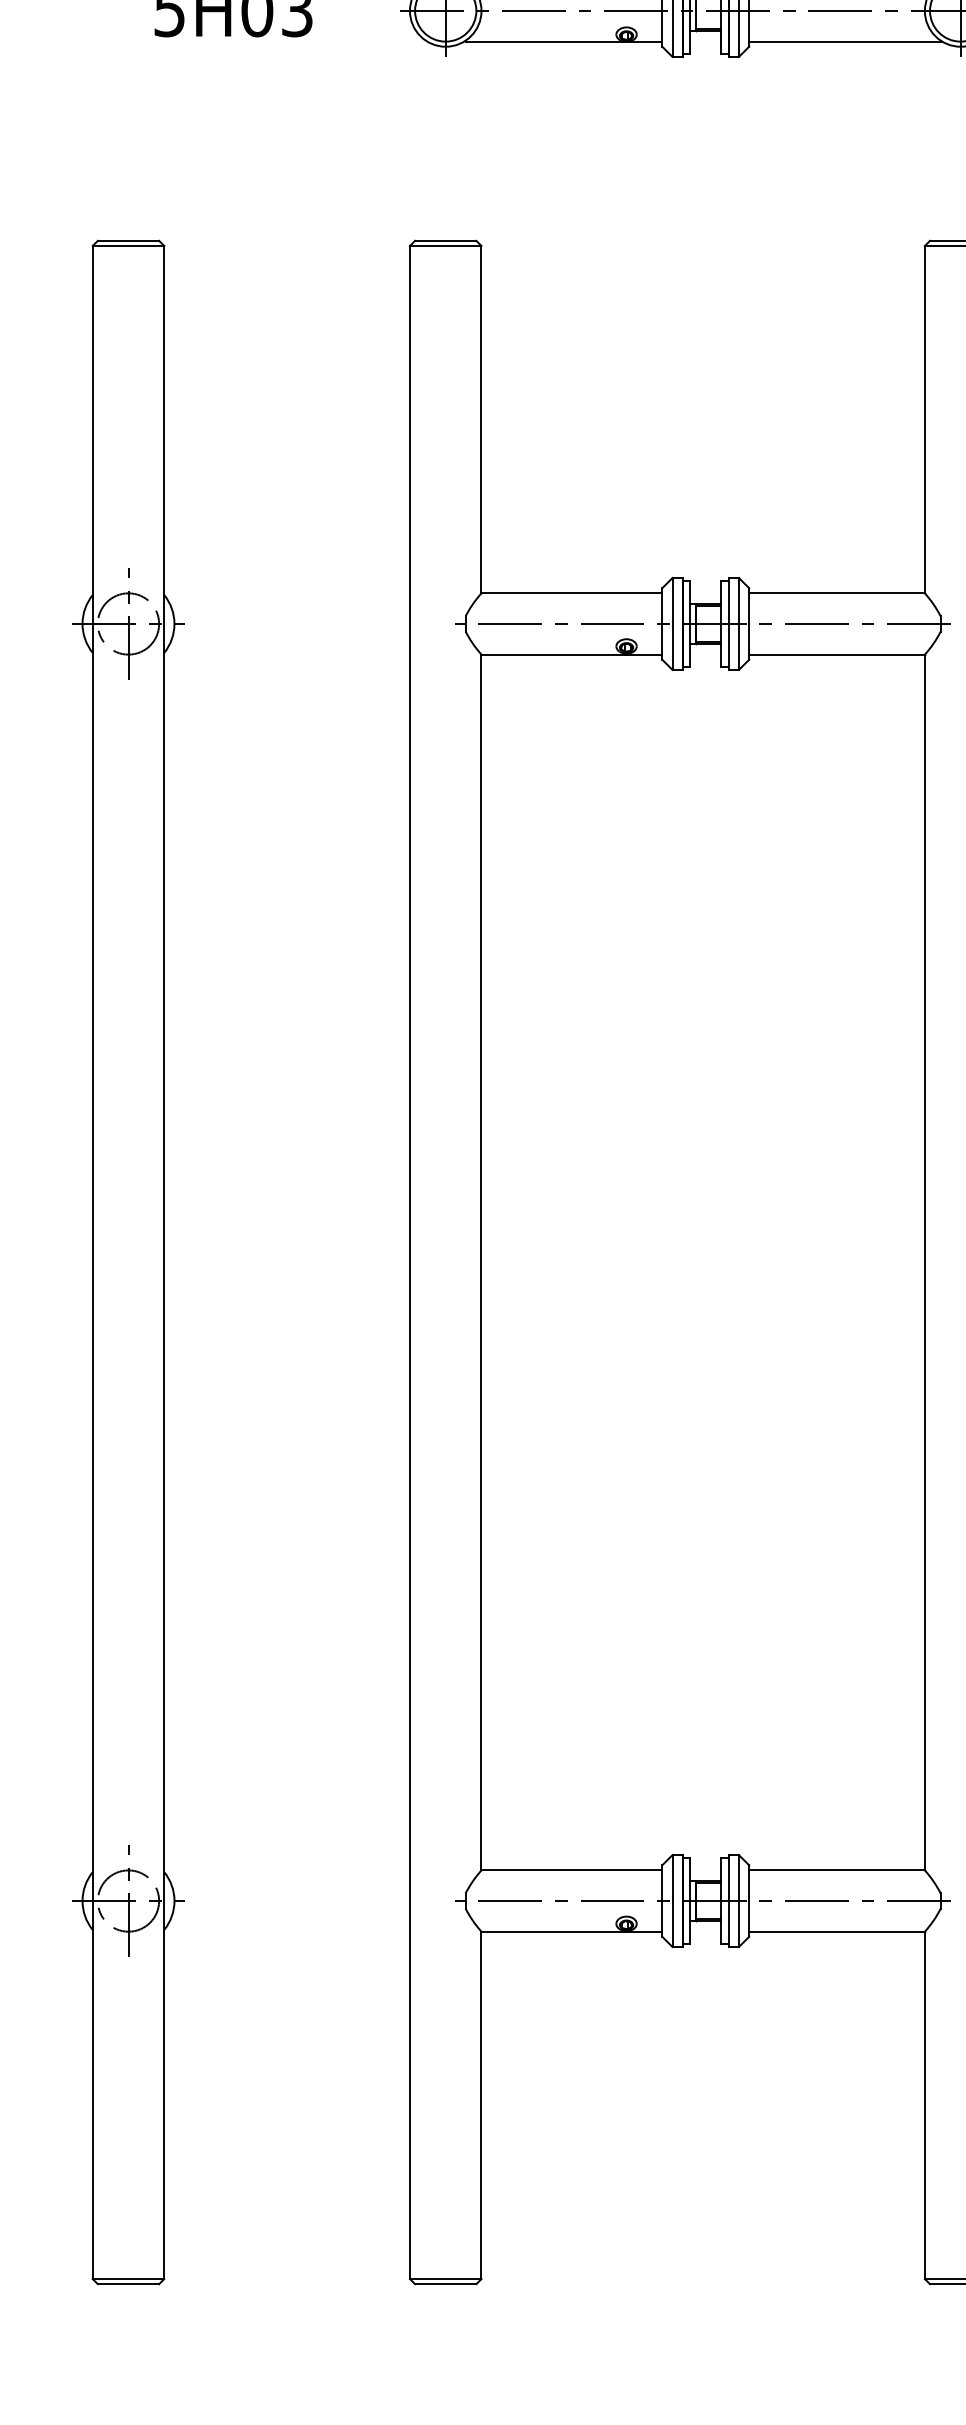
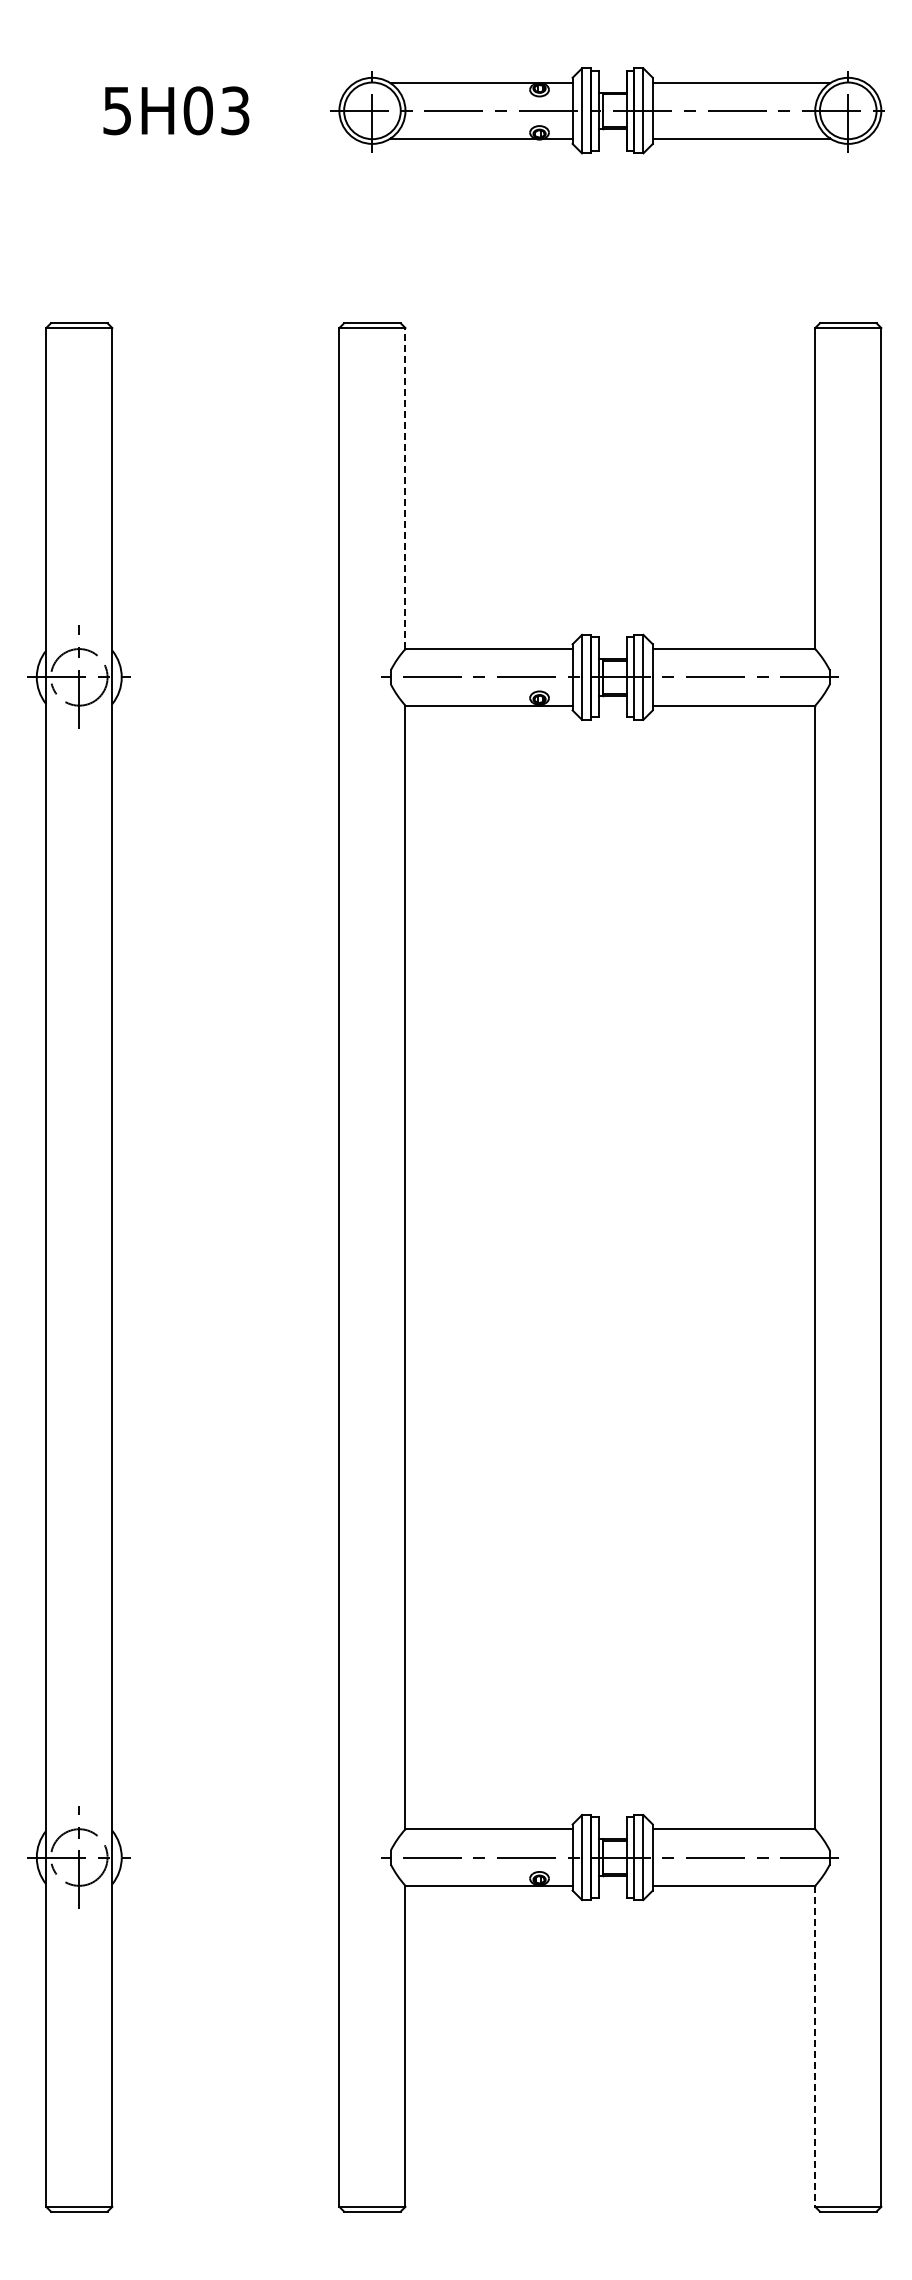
line: (481, 419) -> (405, 488), solid -> dashed
line: (925, 2105) -> (815, 2046), solid -> dashed

